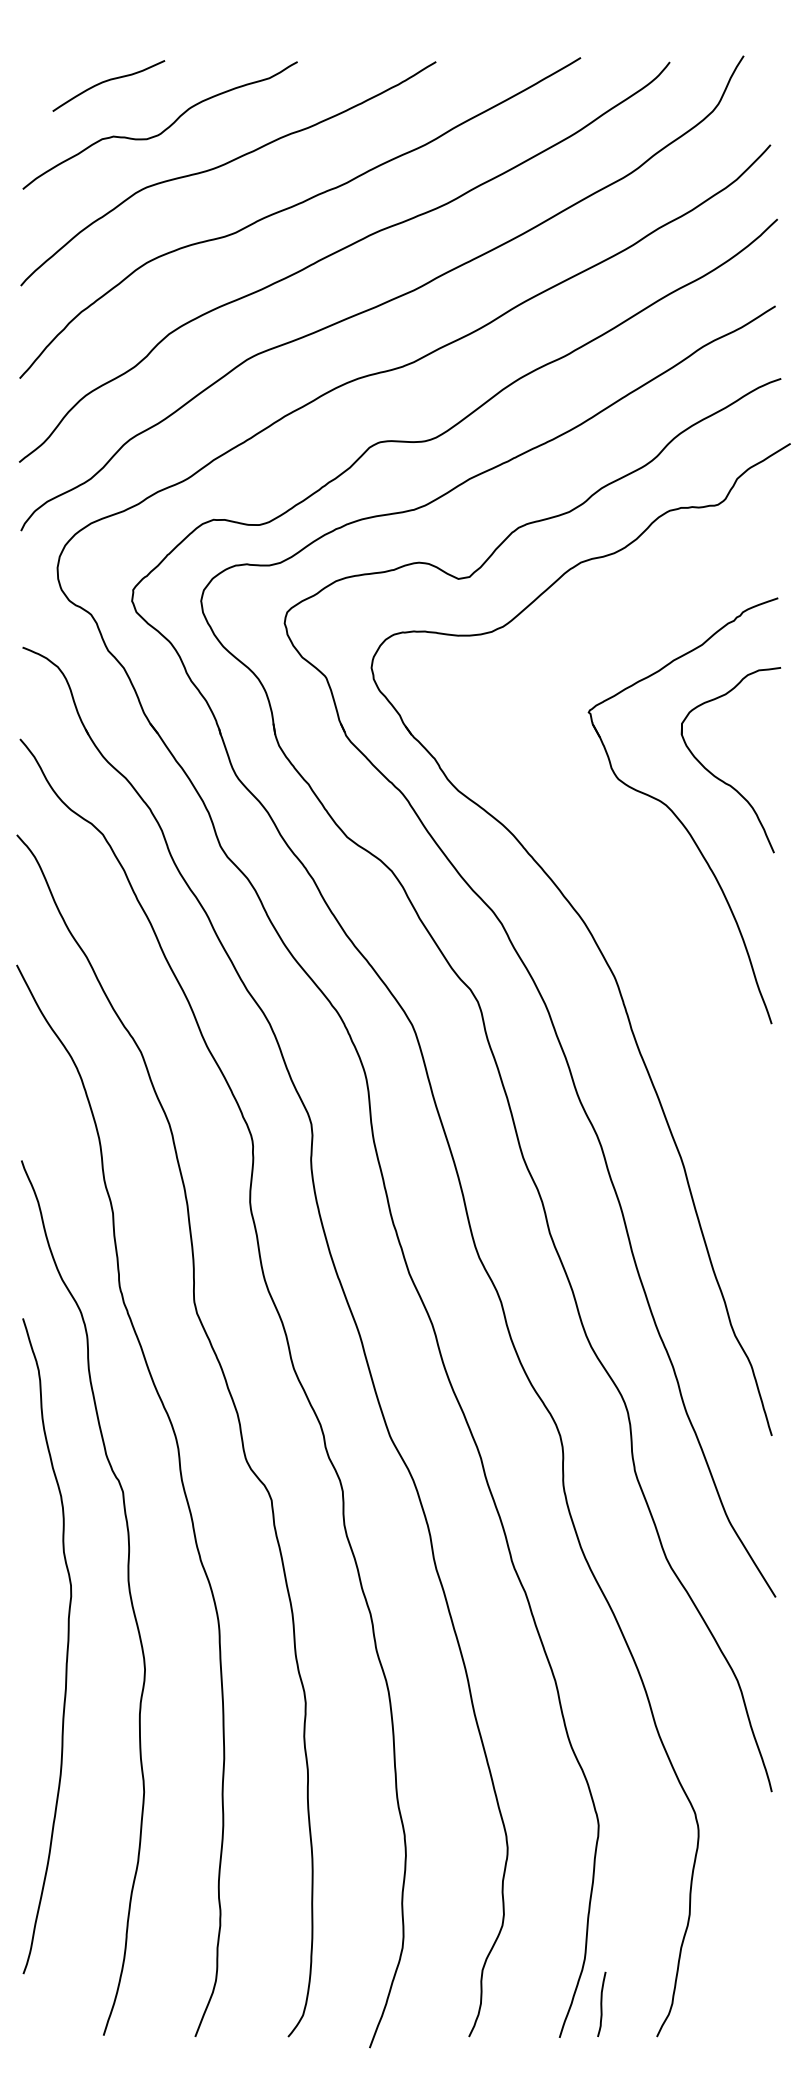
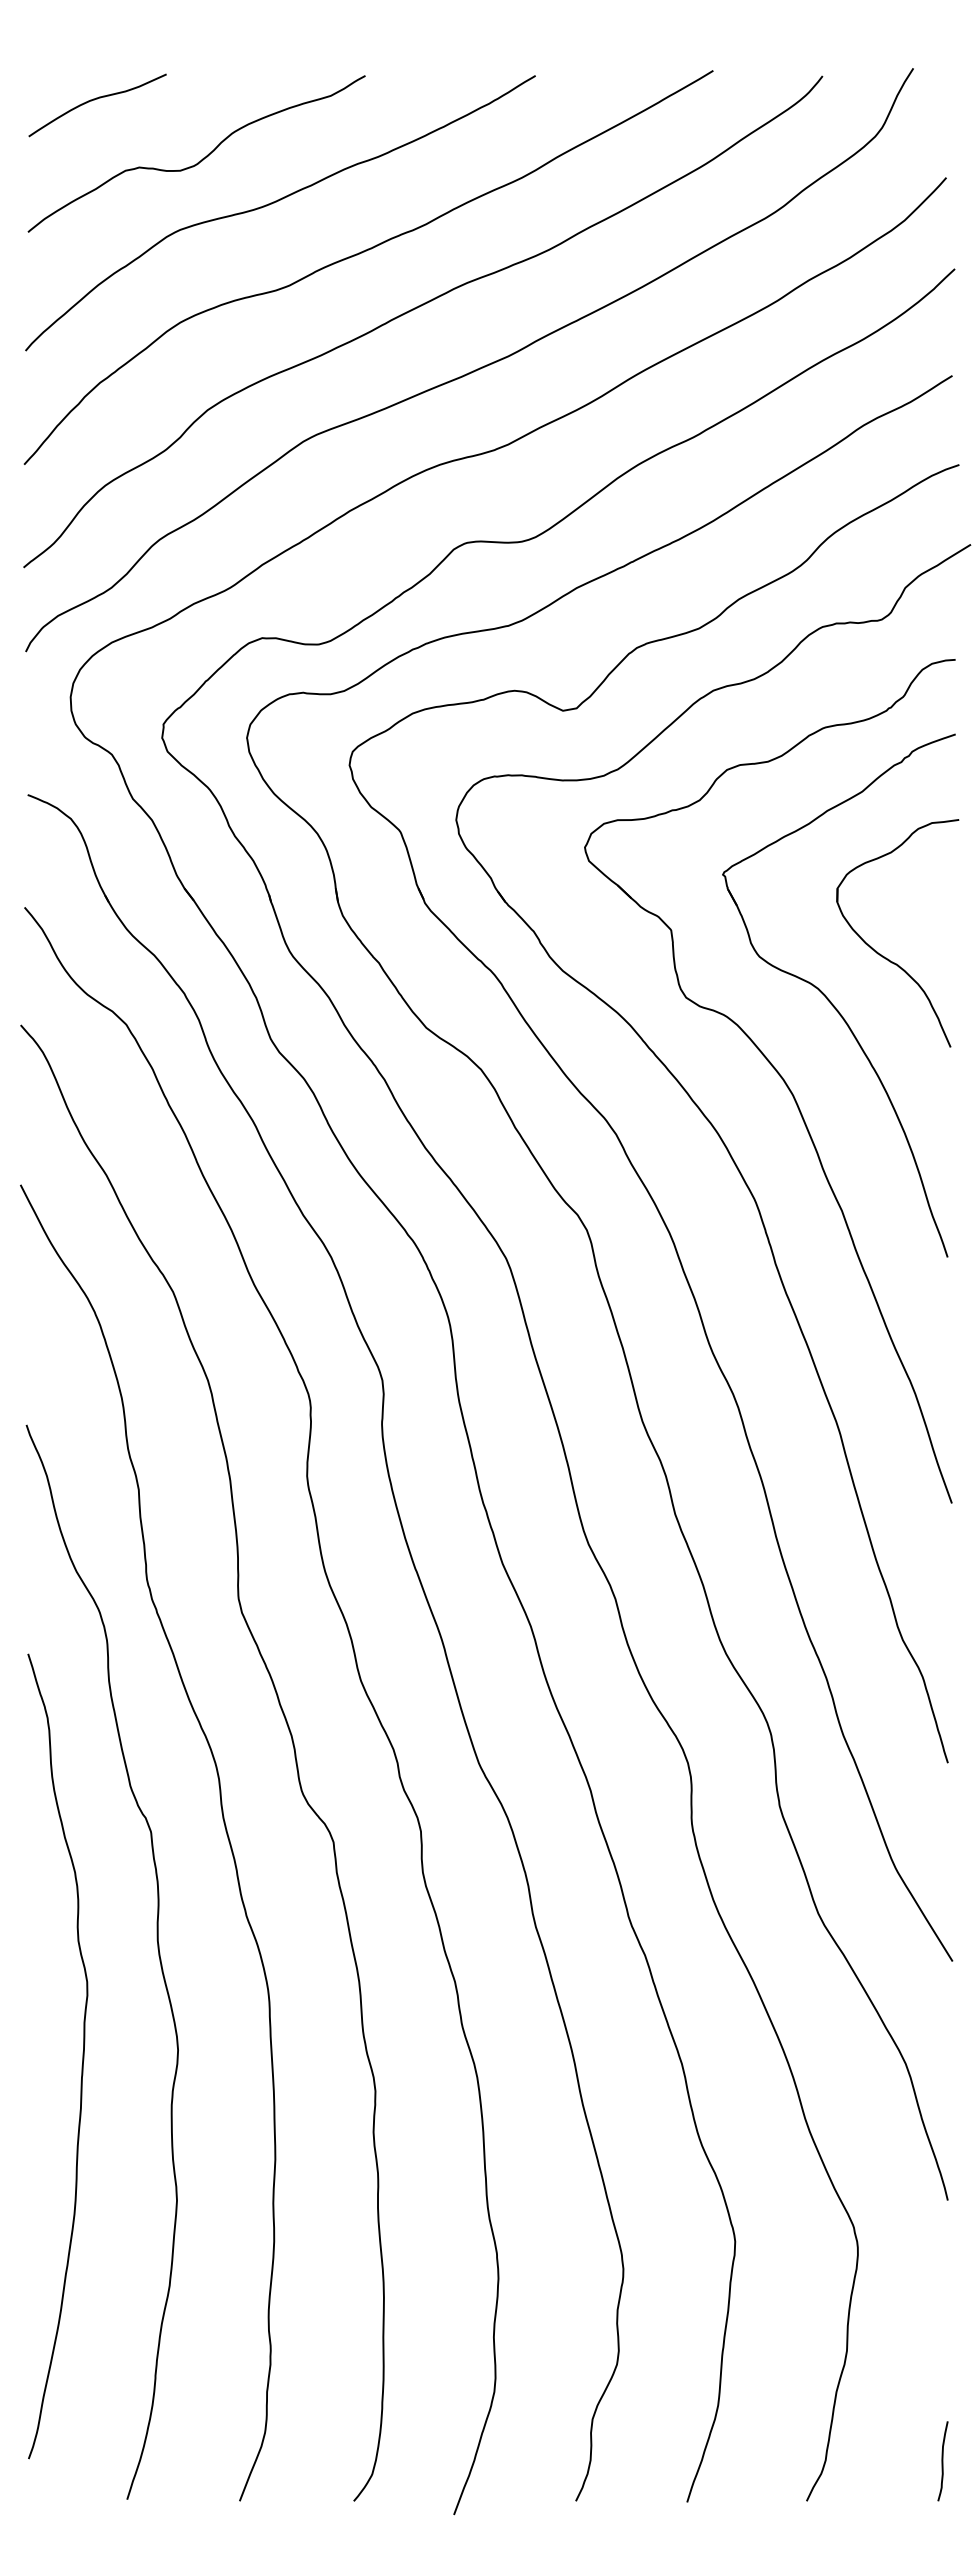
curve: (106, 82) -> (94, 100), moved
part: (634, 876) -> (779, 1076), added
curve: (67, 1646) -> (82, 2056), moved
curve: (601, 2004) -> (942, 2461), moved

